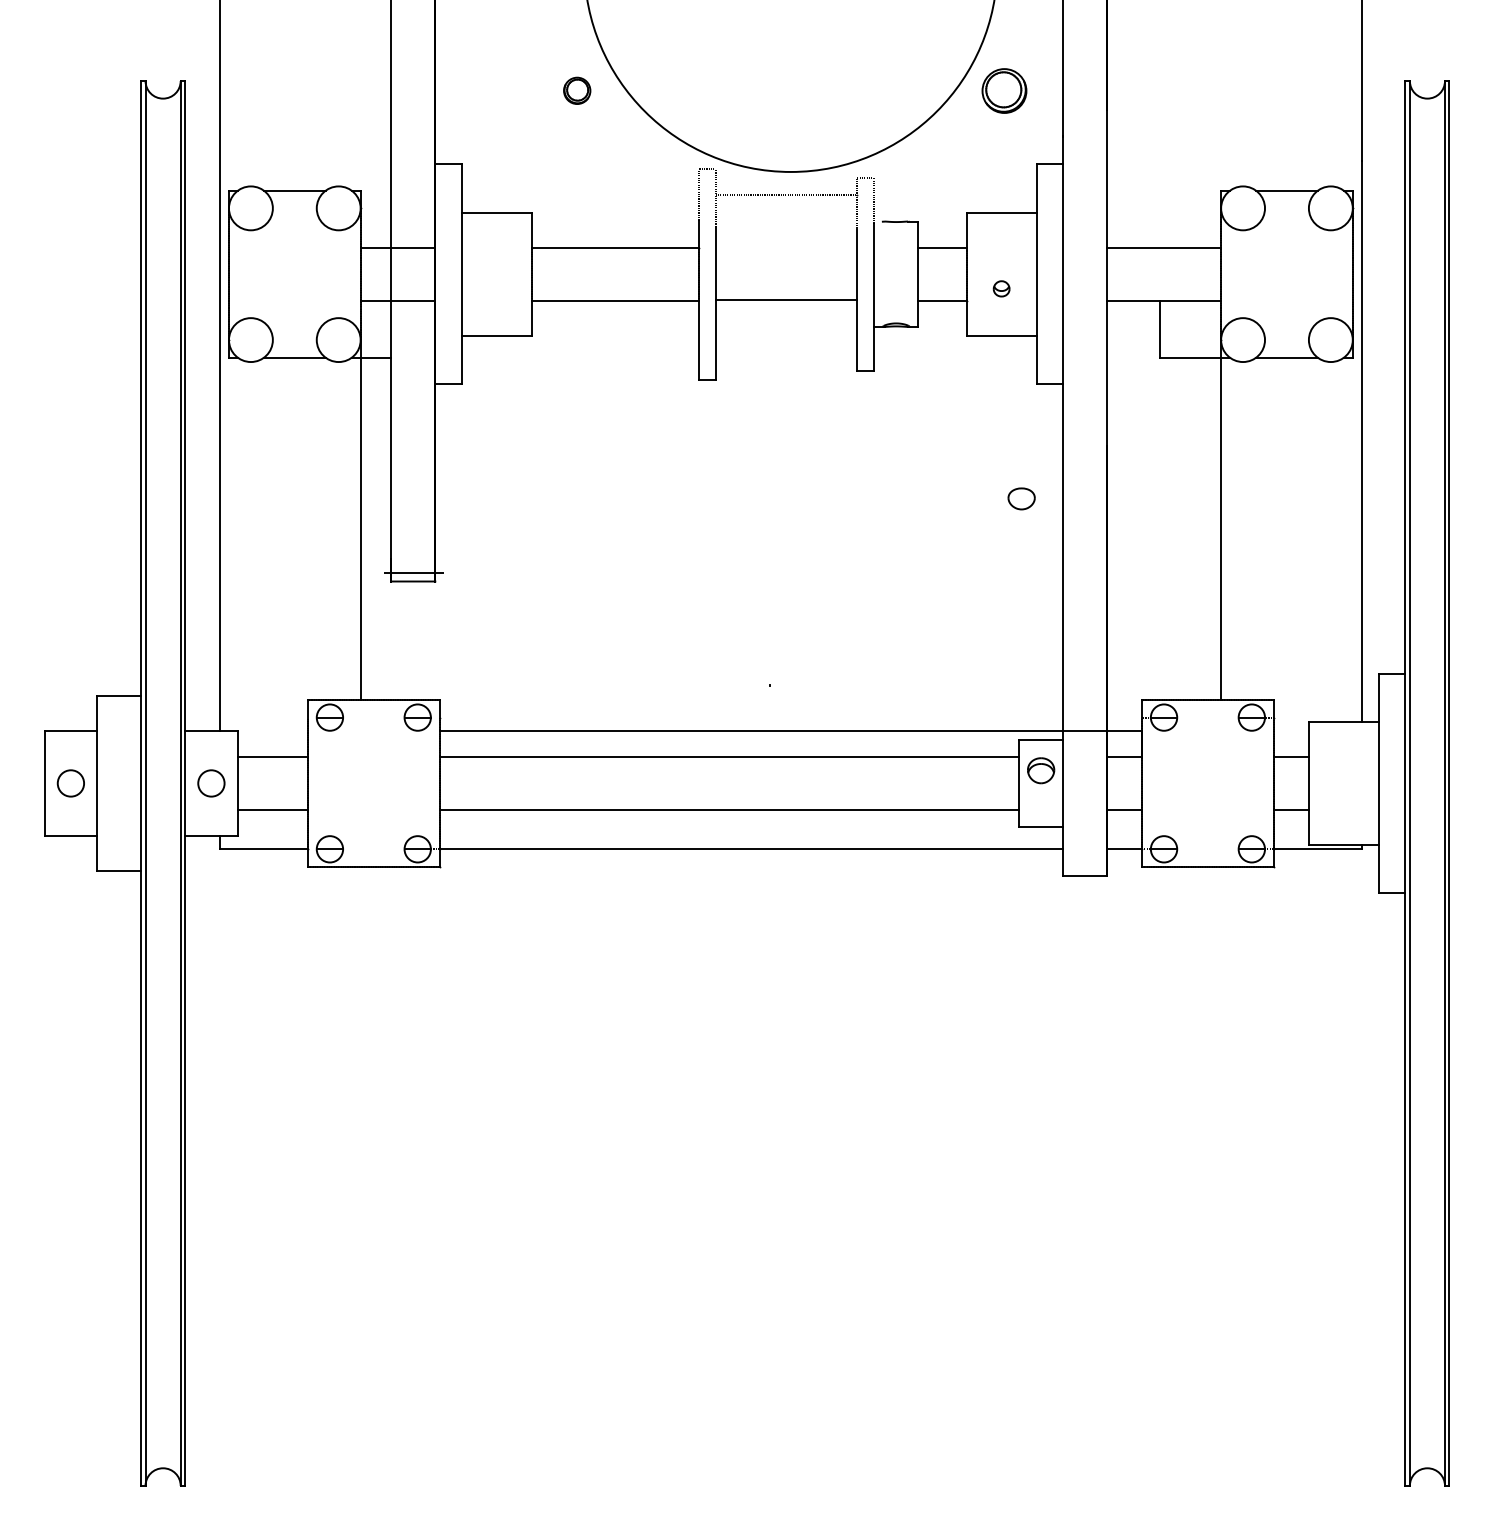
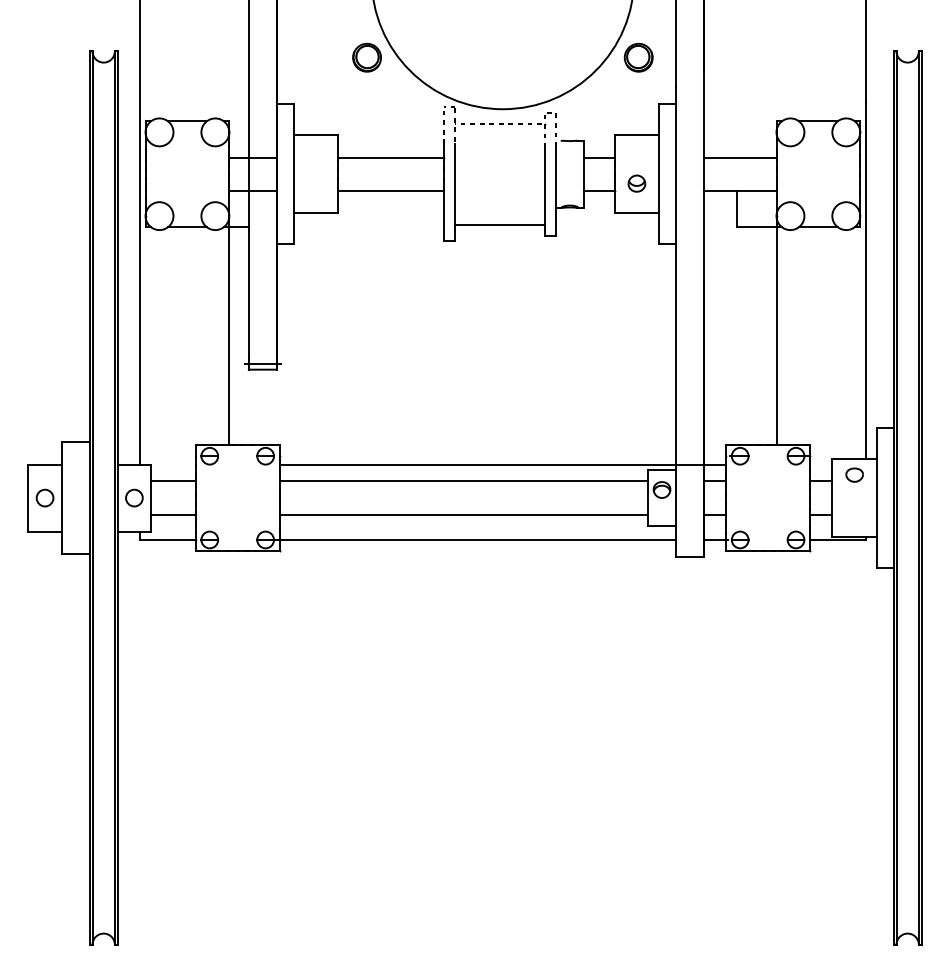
part: (576, 90) -> (366, 57), size x1.67
part: (1000, 288) -> (636, 183), size x1.67
line: (785, 299) -> (499, 224), moved
part: (1021, 497) -> (854, 474), moved

